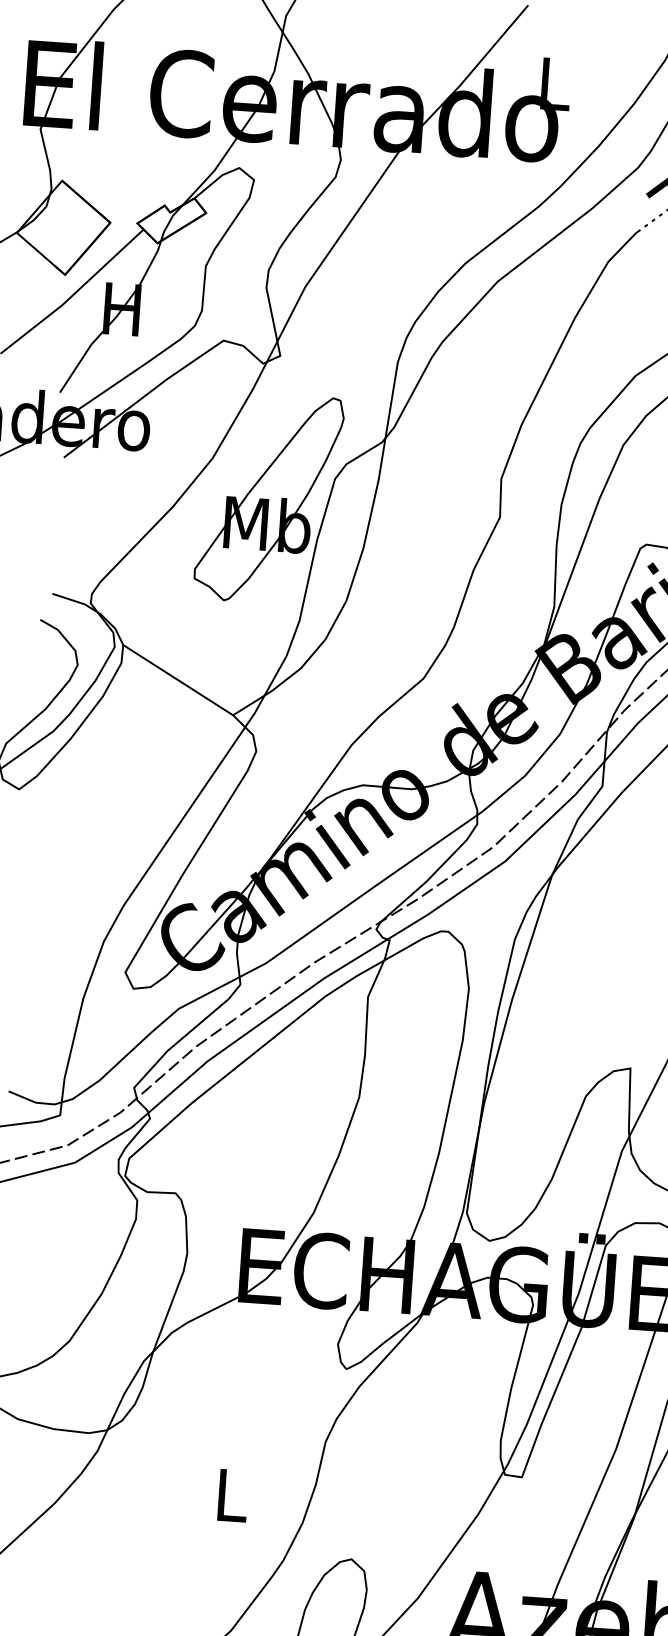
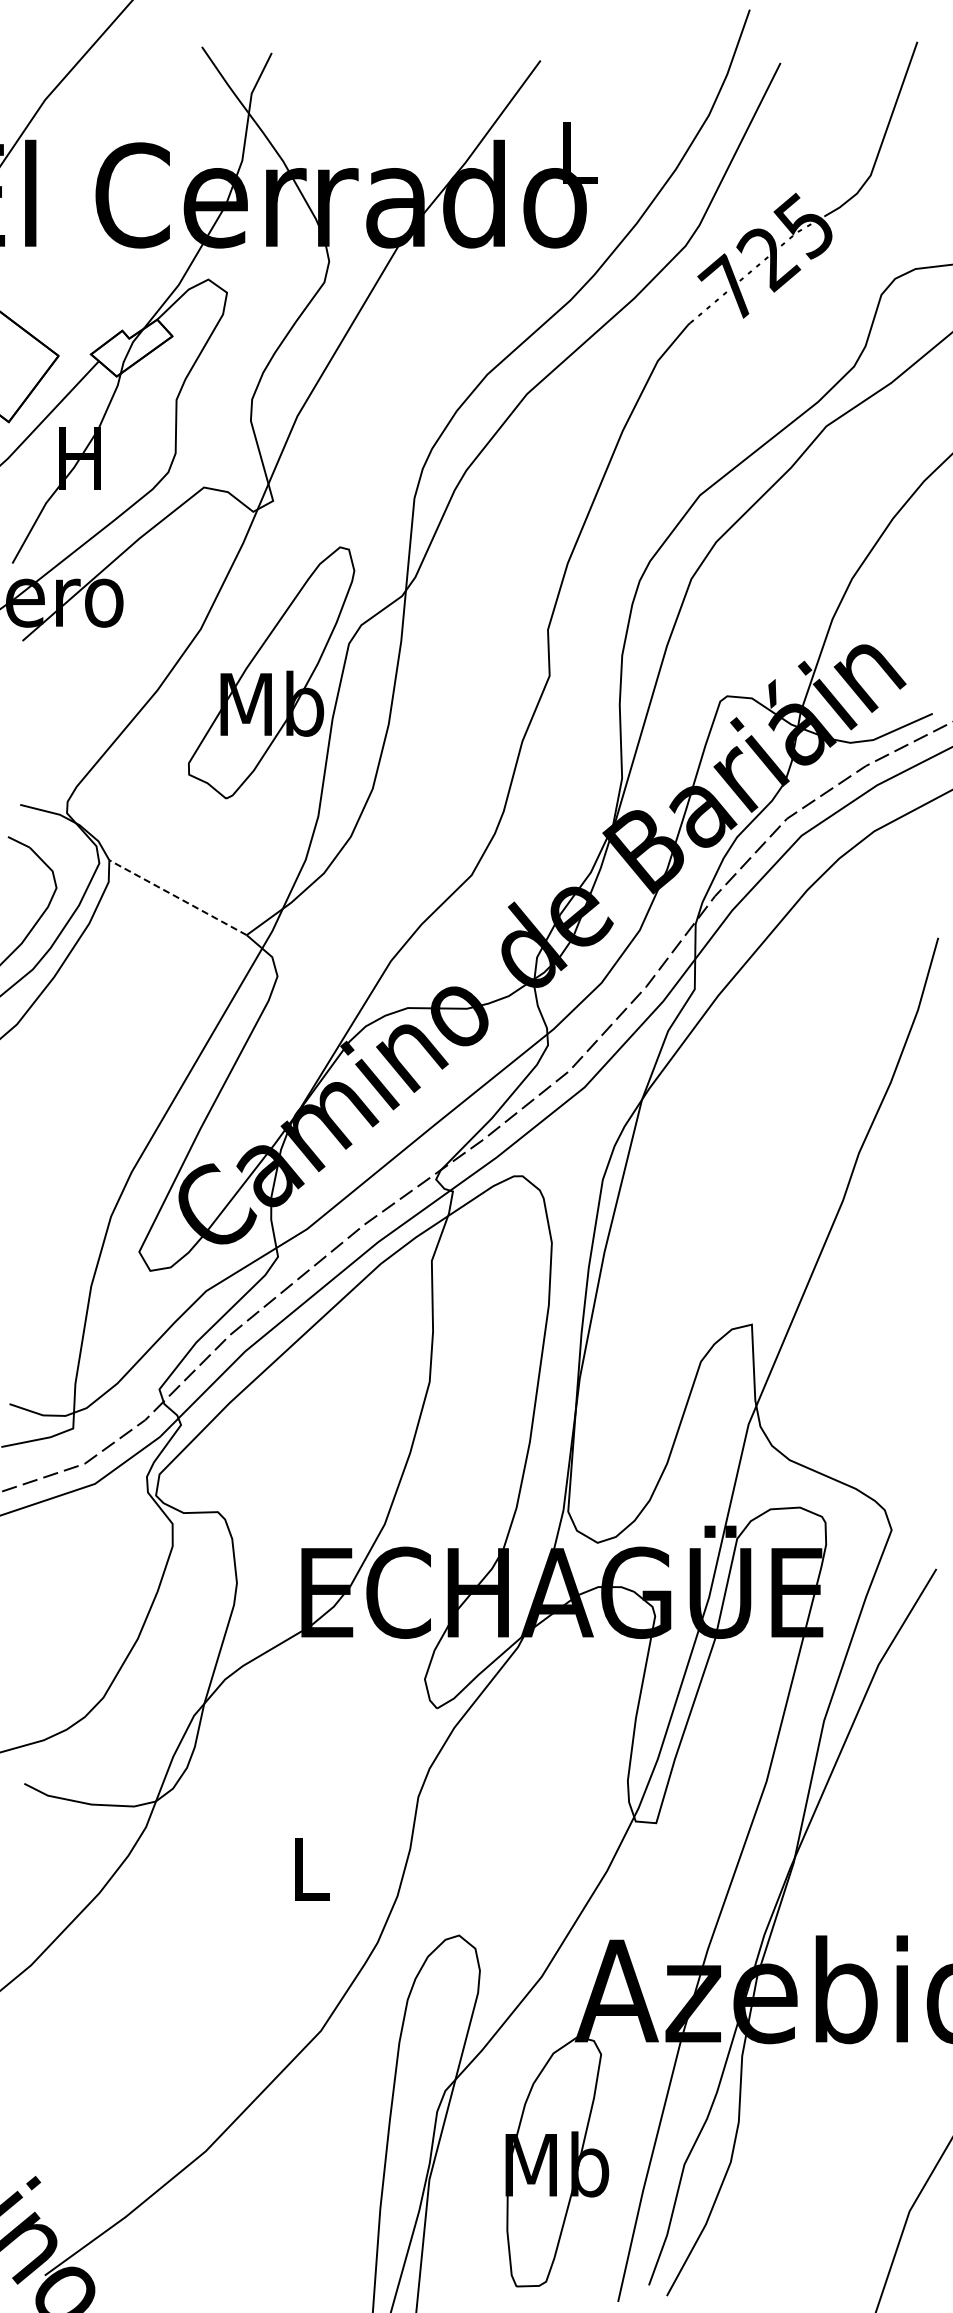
line: (177, 679) -> (177, 897), solid -> dashed

